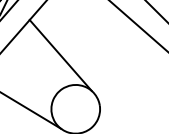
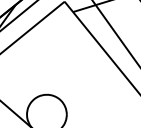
line: (61, 55) -> (42, 69), removed

